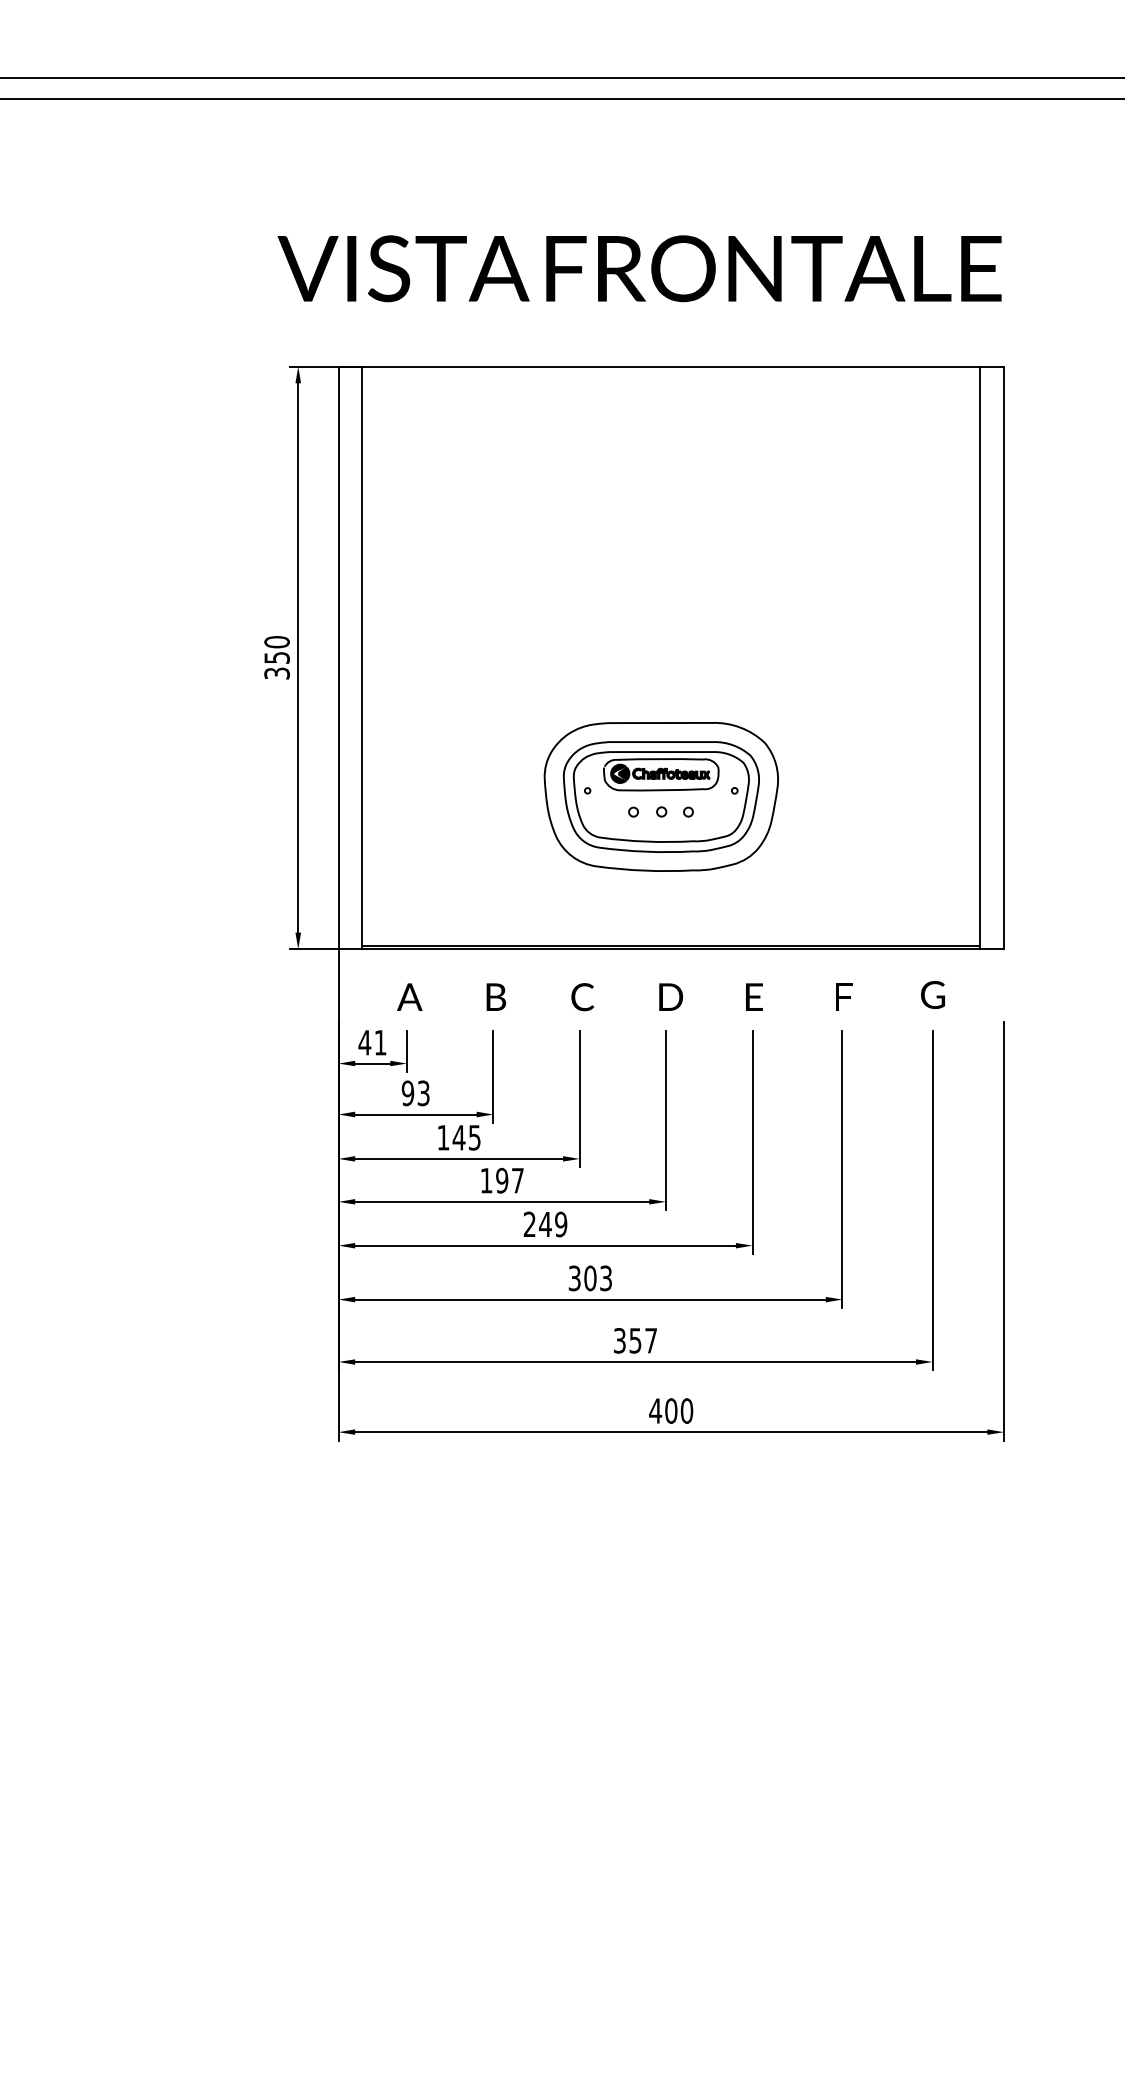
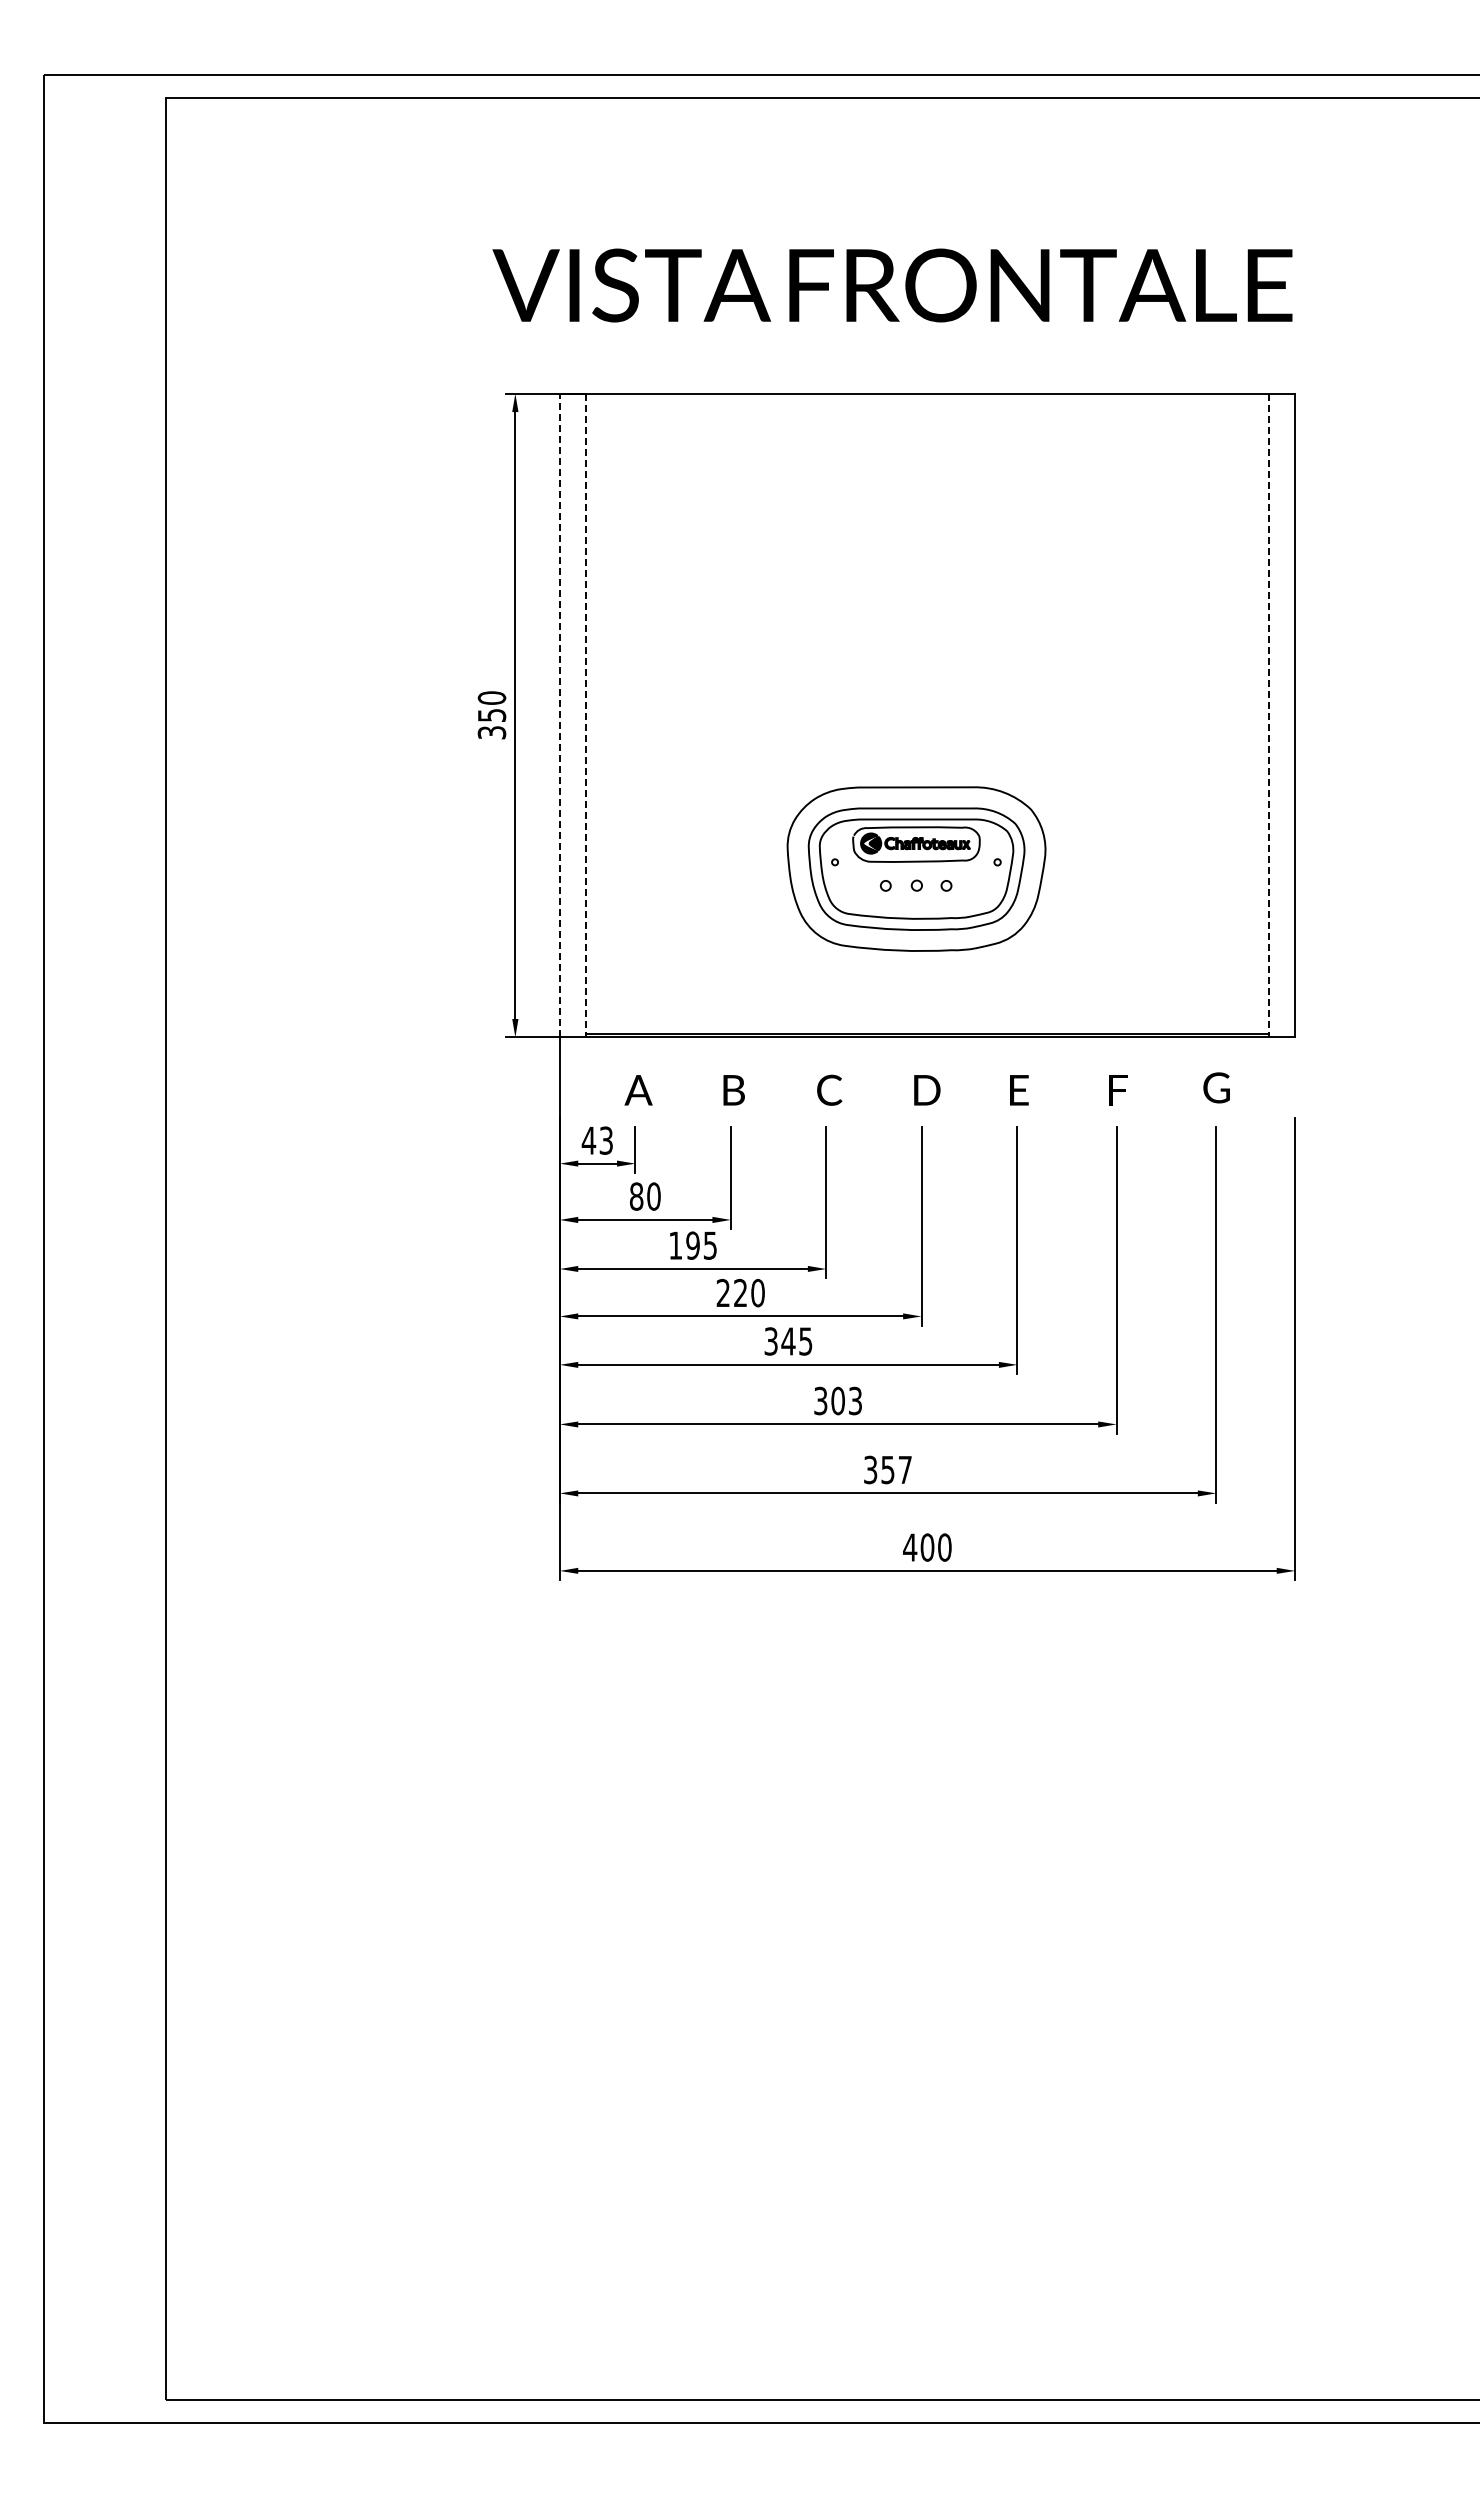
line: (338, 657) -> (559, 715), solid -> dashed
line: (361, 657) -> (585, 715), solid -> dashed
line: (979, 657) -> (1268, 715), solid -> dashed
text: (379, 1042) -> (605, 1140), 41 -> 43
text: (415, 1093) -> (644, 1196), 93 -> 80
text: (458, 1137) -> (692, 1245), 145 -> 195
text: (502, 1180) -> (740, 1292), 197 -> 220
text: (545, 1224) -> (788, 1341), 249 -> 345

